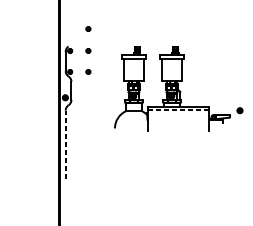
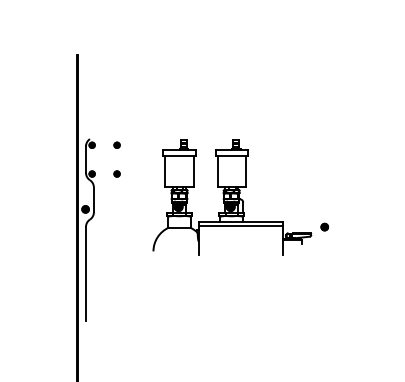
part: (87, 28) -> (116, 114), removed
line: (178, 110) -> (240, 226), dashed -> solid
line: (66, 144) -> (86, 273), dashed -> solid

